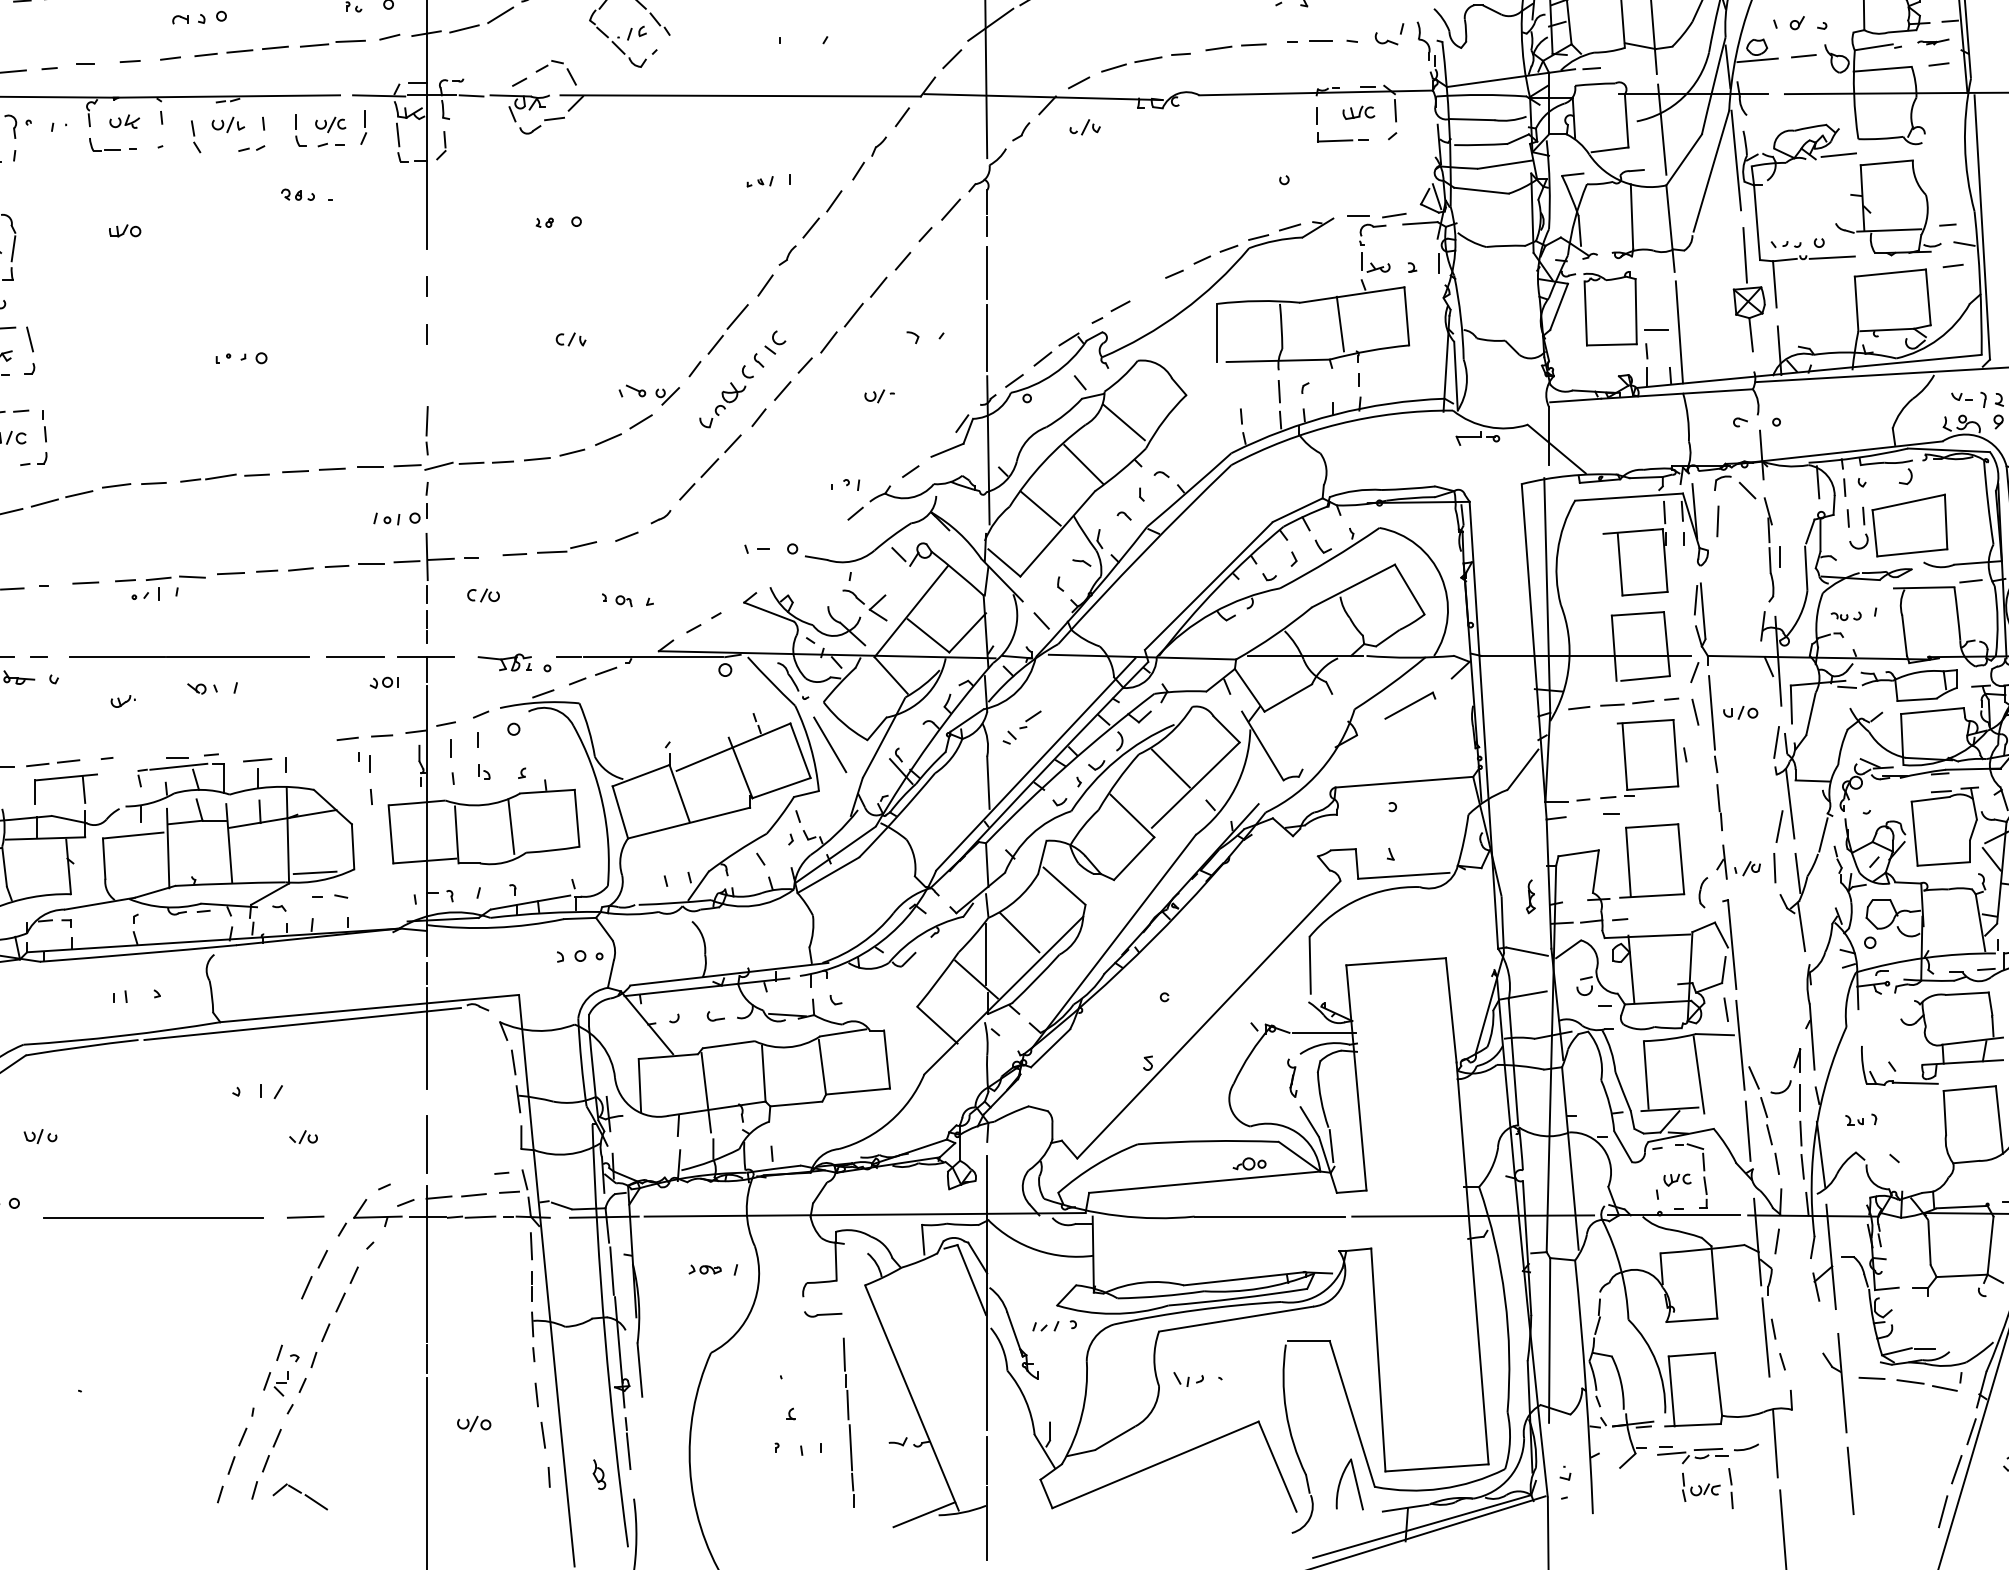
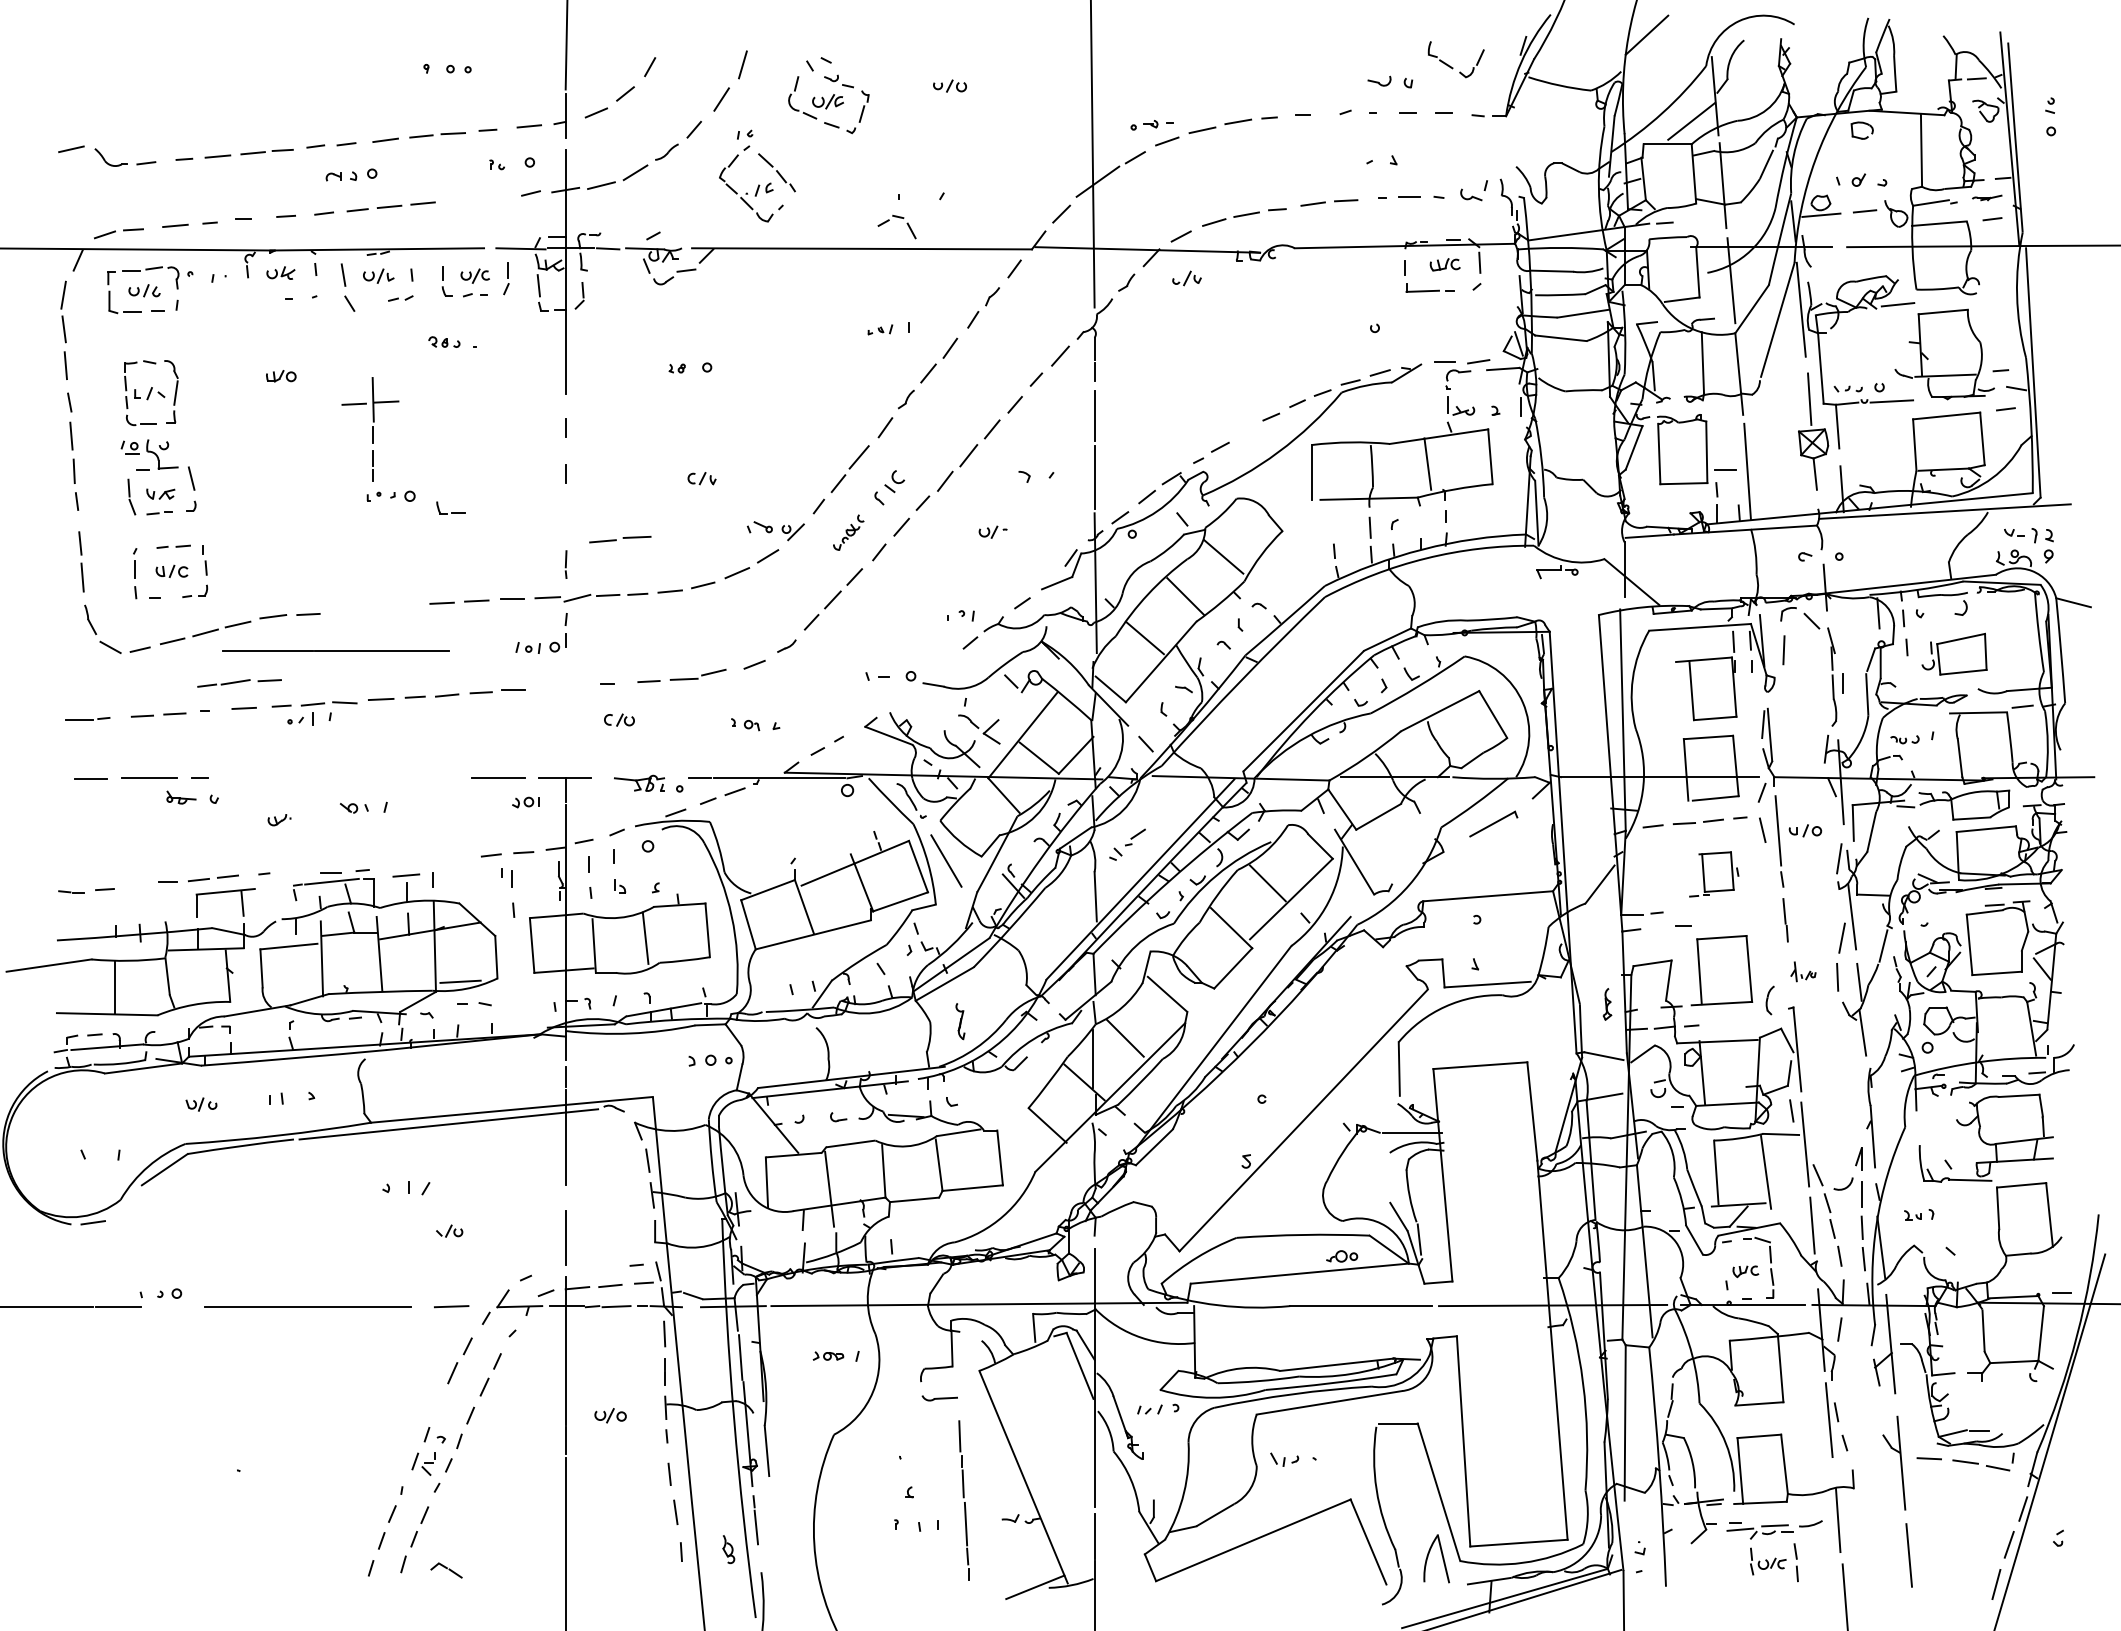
part: (333, 43) -> (620, 539), moved
part: (558, 63) -> (899, 218), moved
part: (196, 135) -> (348, 286), size x1.6
part: (104, 144) -> (450, 507), moved
part: (726, 396) -> (848, 532), size x0.6
part: (426, 430) -> (565, 564), size x0.6
part: (224, 478) -> (239, 683), moved
part: (1898, 525) -> (1954, 654), size x0.7
part: (424, 588) -> (370, 429), moved
line: (188, 656) -> (335, 650), moved
part: (1644, 759) -> (1714, 874), size x0.6
part: (1738, 861) -> (1803, 971), size x0.6
part: (1292, 1078) -> (960, 1021), moved
part: (40, 1136) -> (201, 1104), moved
part: (474, 1423) -> (610, 1415), moved
part: (300, 1496) -> (446, 1570), size x0.6

